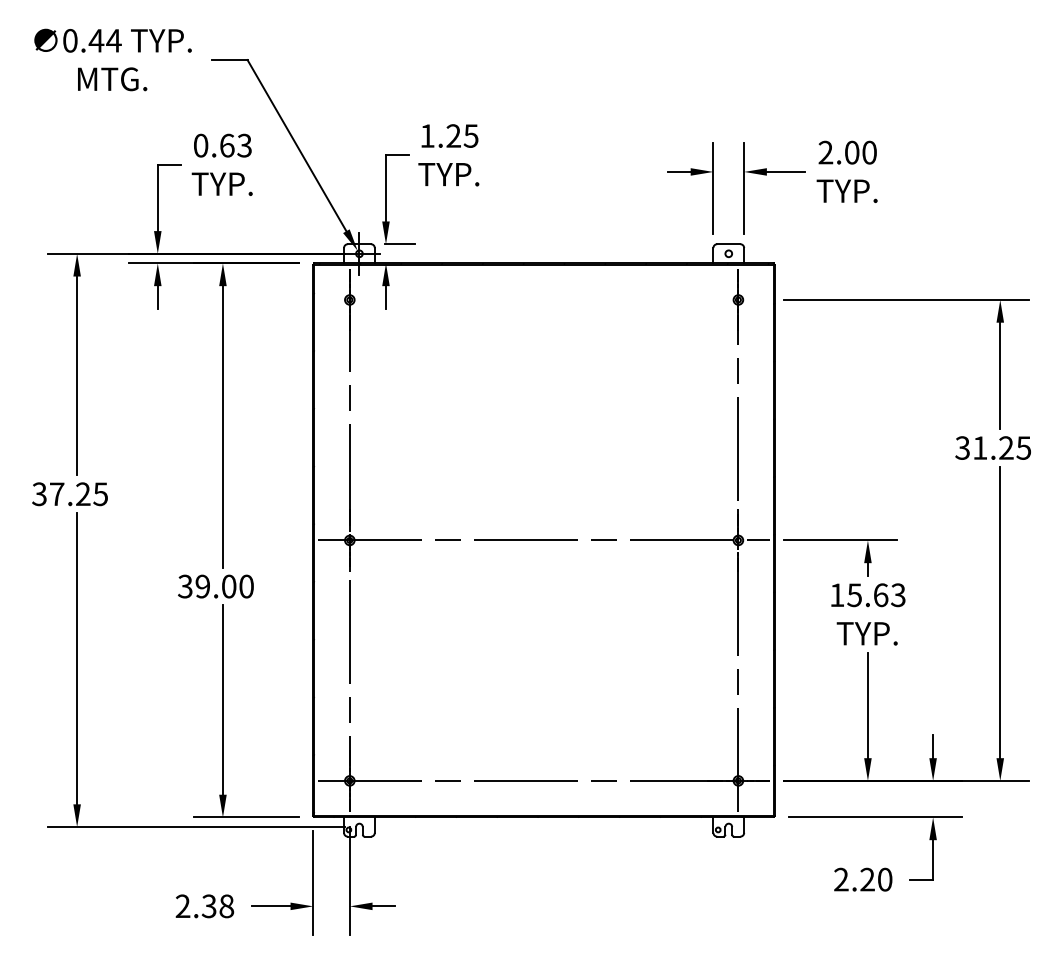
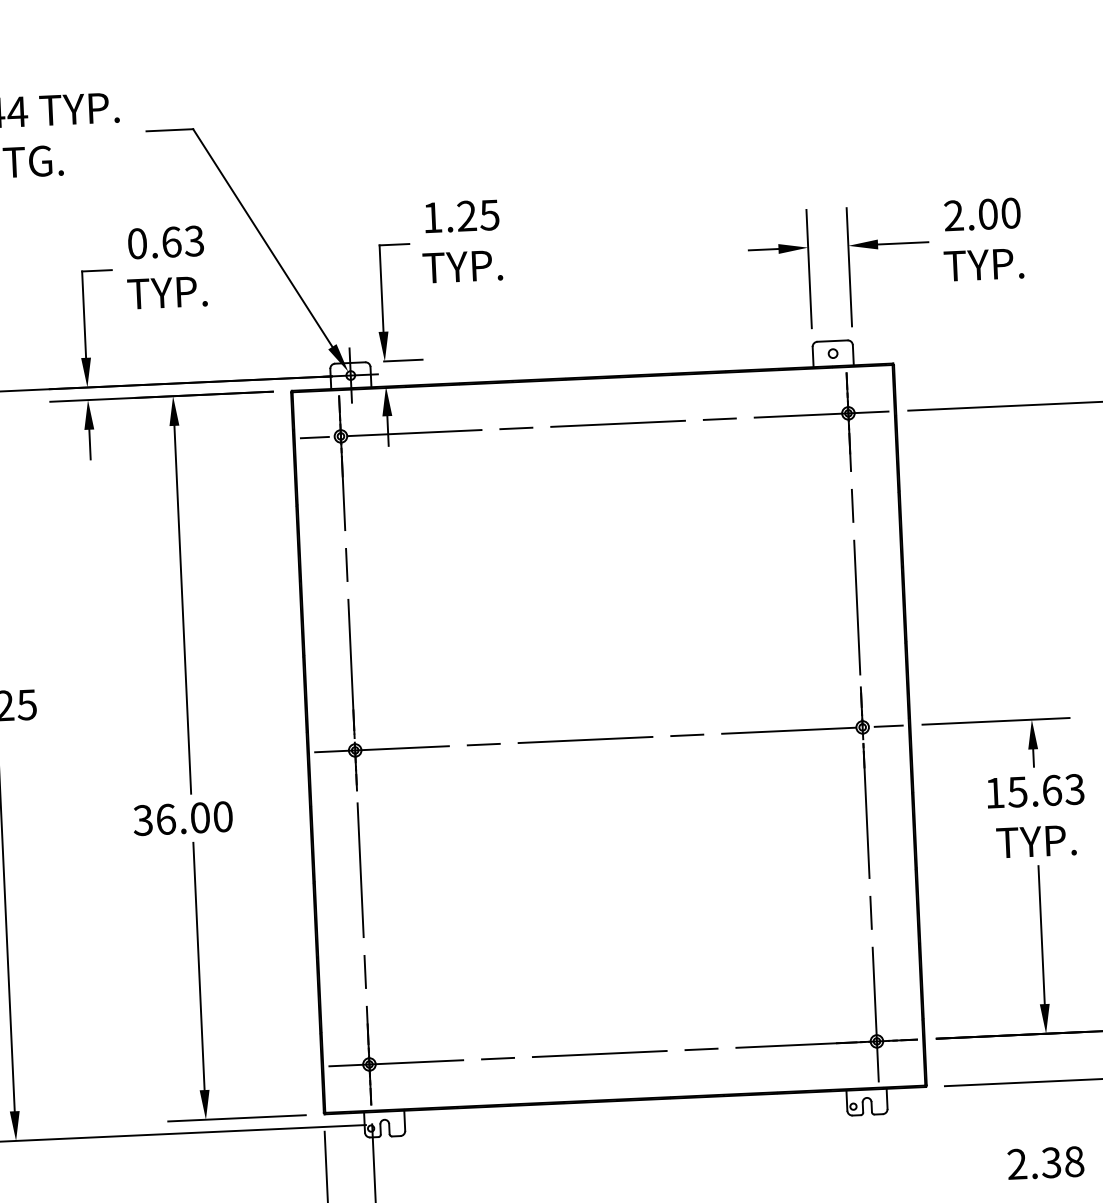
line: (543, 299) -> (593, 424), added
text: (202, 586) -> (165, 819), 39.00 -> 36.00
text: (876, 879) -> (1063, 1162), 2.20 -> 2.38

